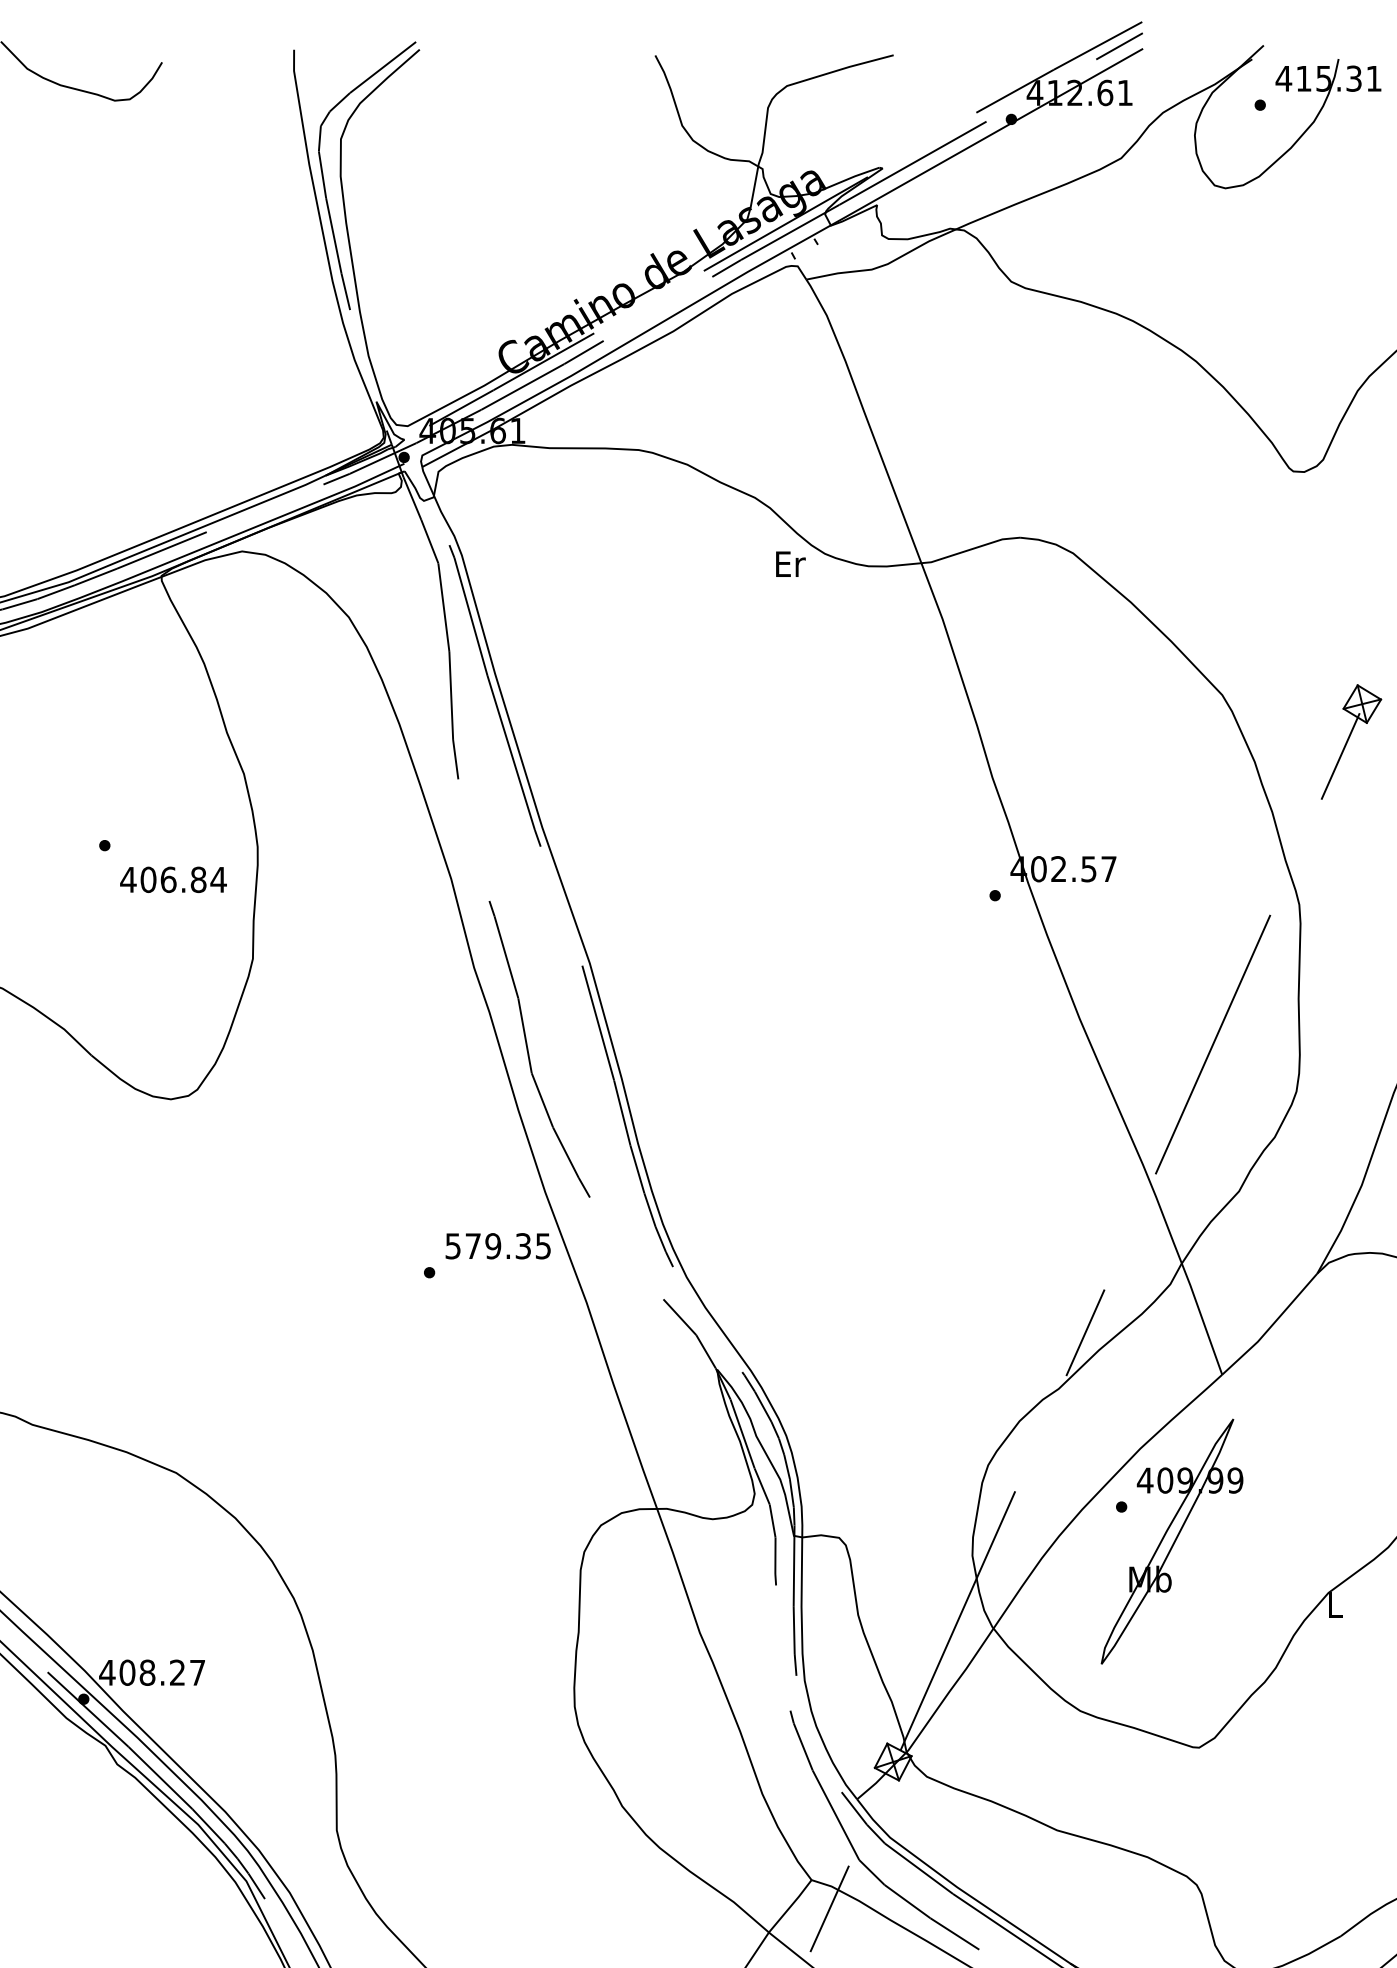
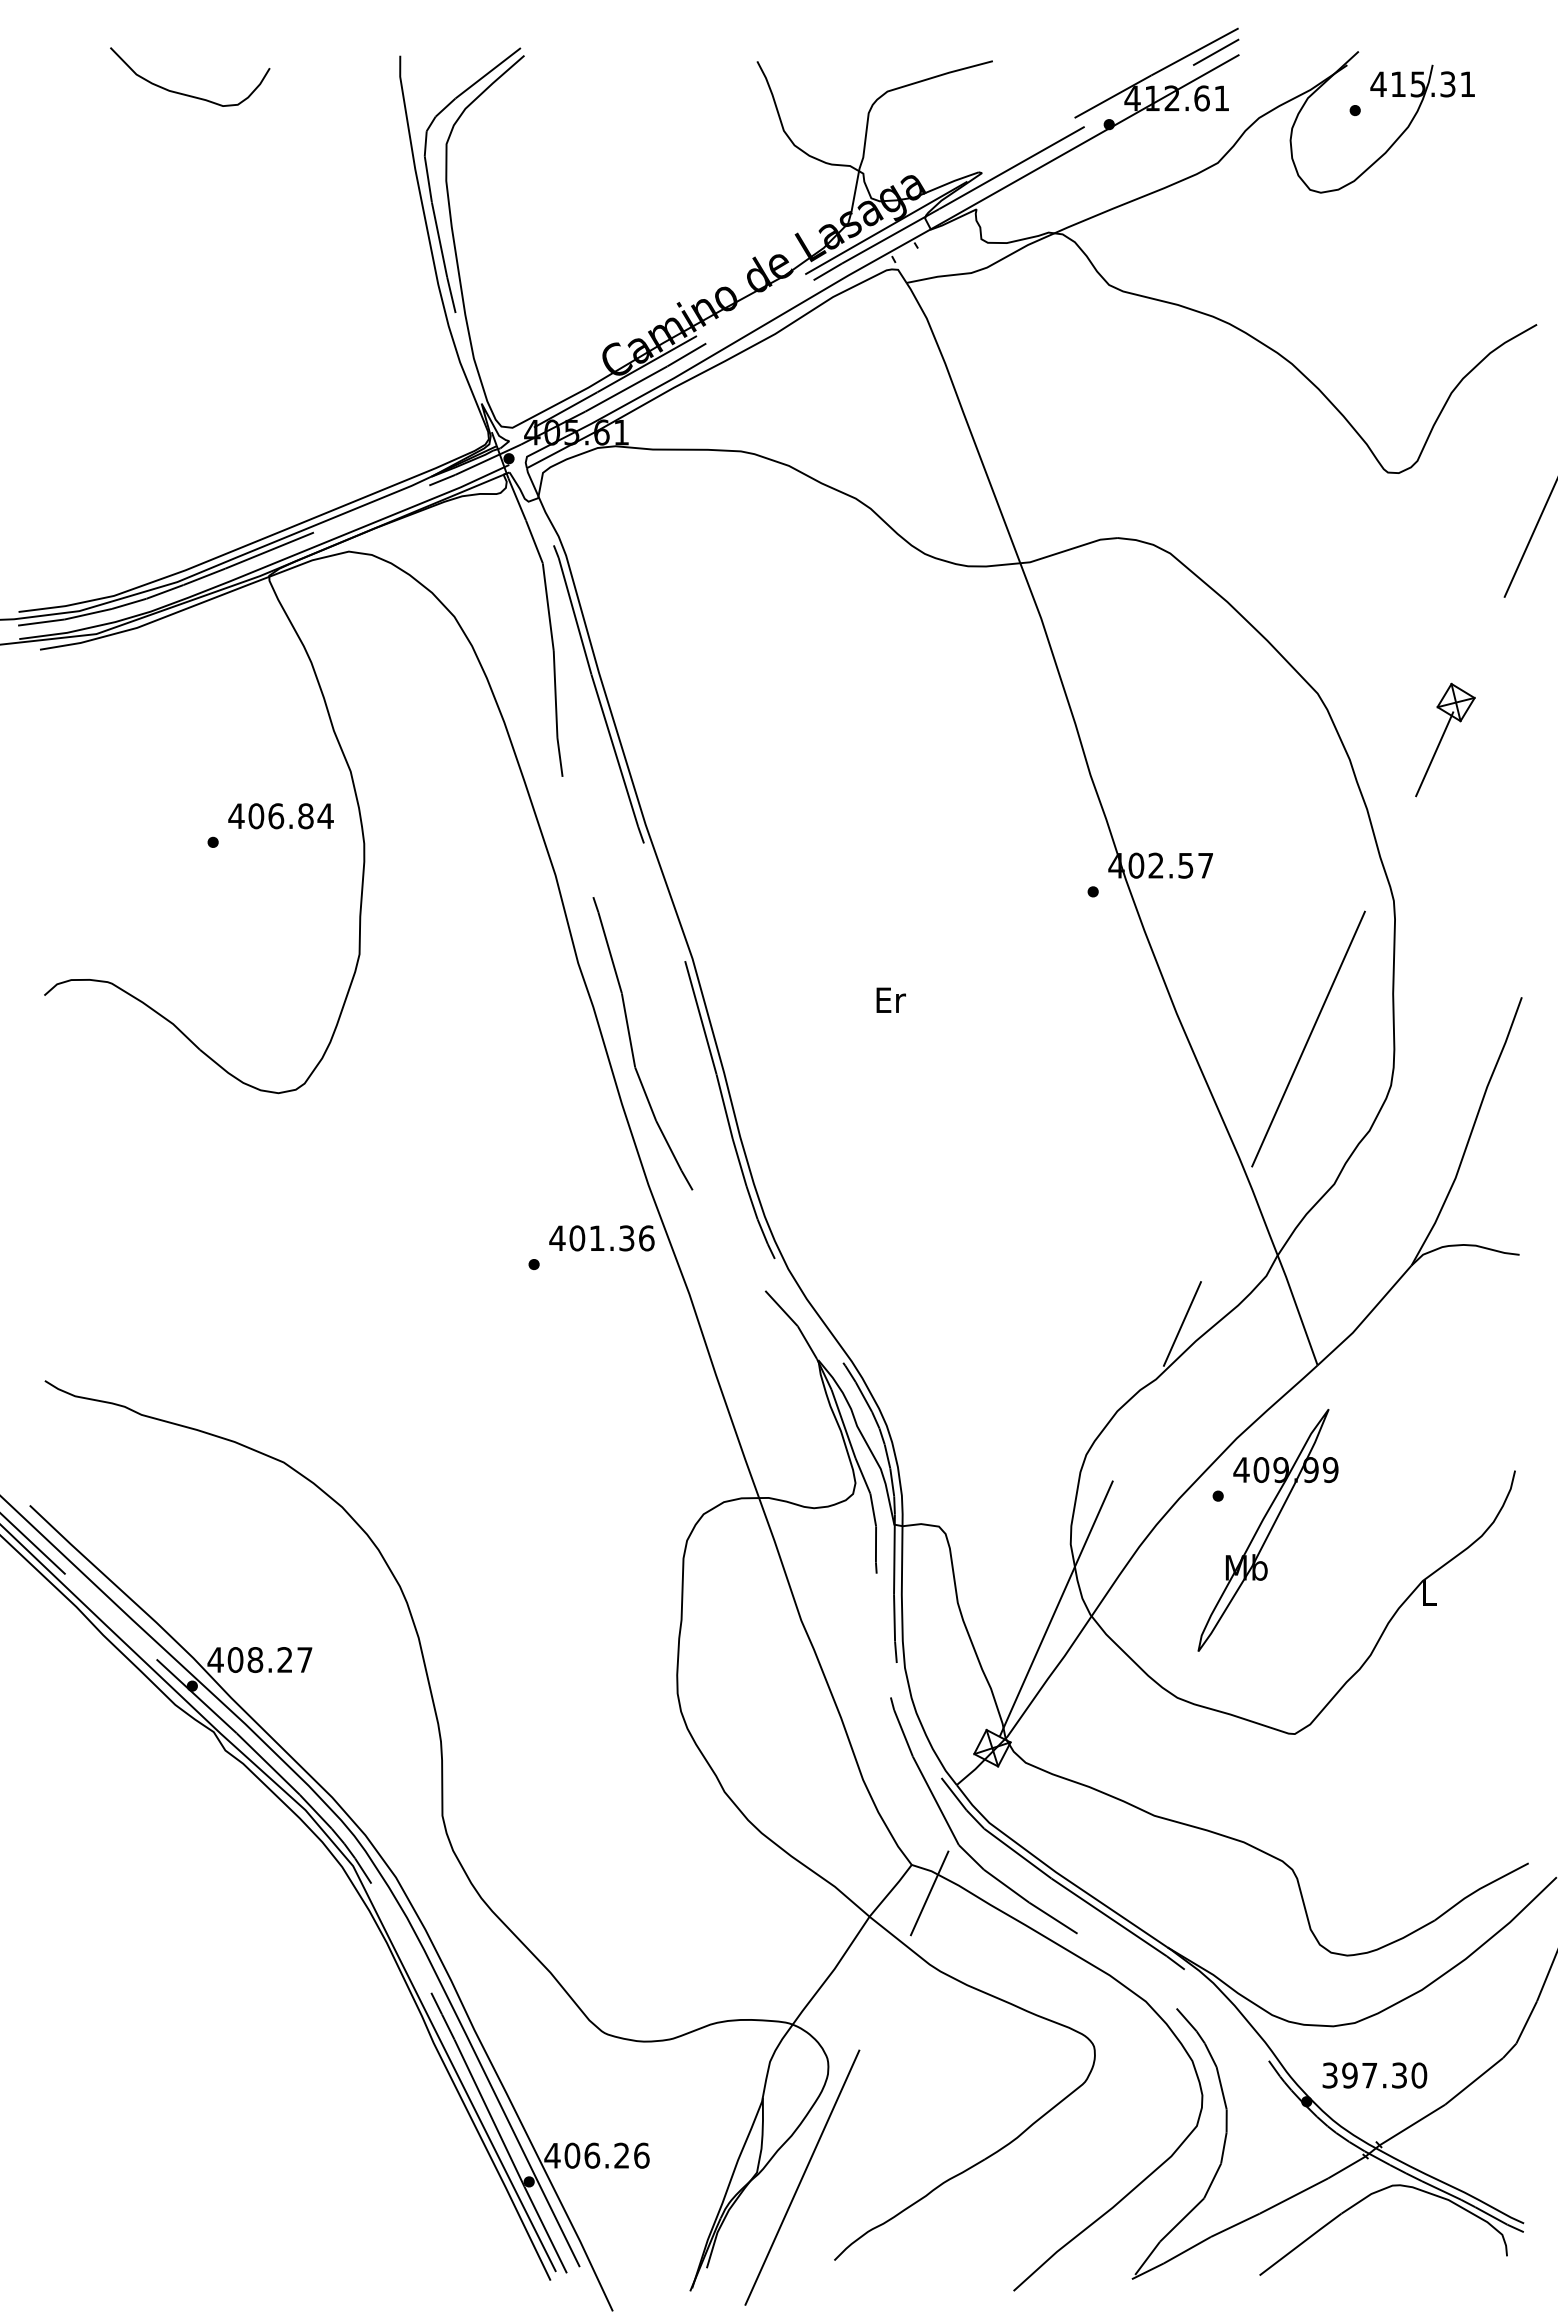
text: (790, 563) -> (890, 999), moved
text: (172, 880) -> (280, 816), moved
text: (497, 1246) -> (601, 1238), 579.35 -> 401.36

